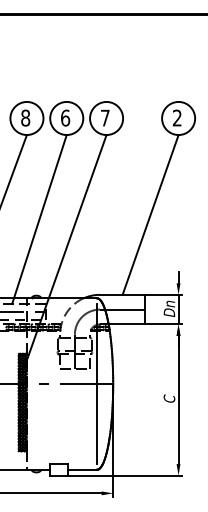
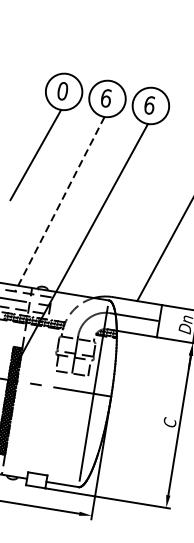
text: (104, 117) -> (148, 104), 7 -> 6
text: (25, 118) -> (62, 91), 8 -> 0
line: (39, 219) -> (59, 204), solid -> dashed

